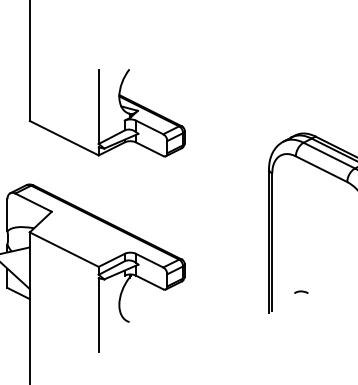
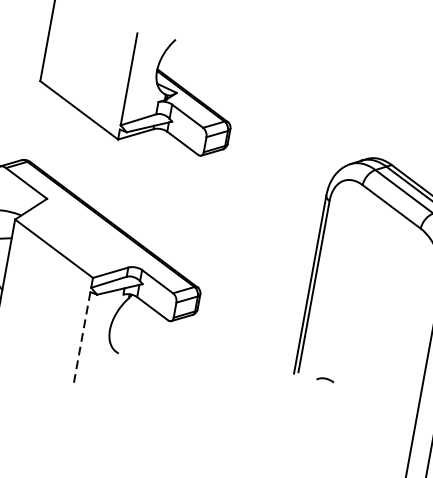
curve: (301, 291) -> (325, 378), moved
line: (98, 315) -> (81, 338), solid -> dashed

